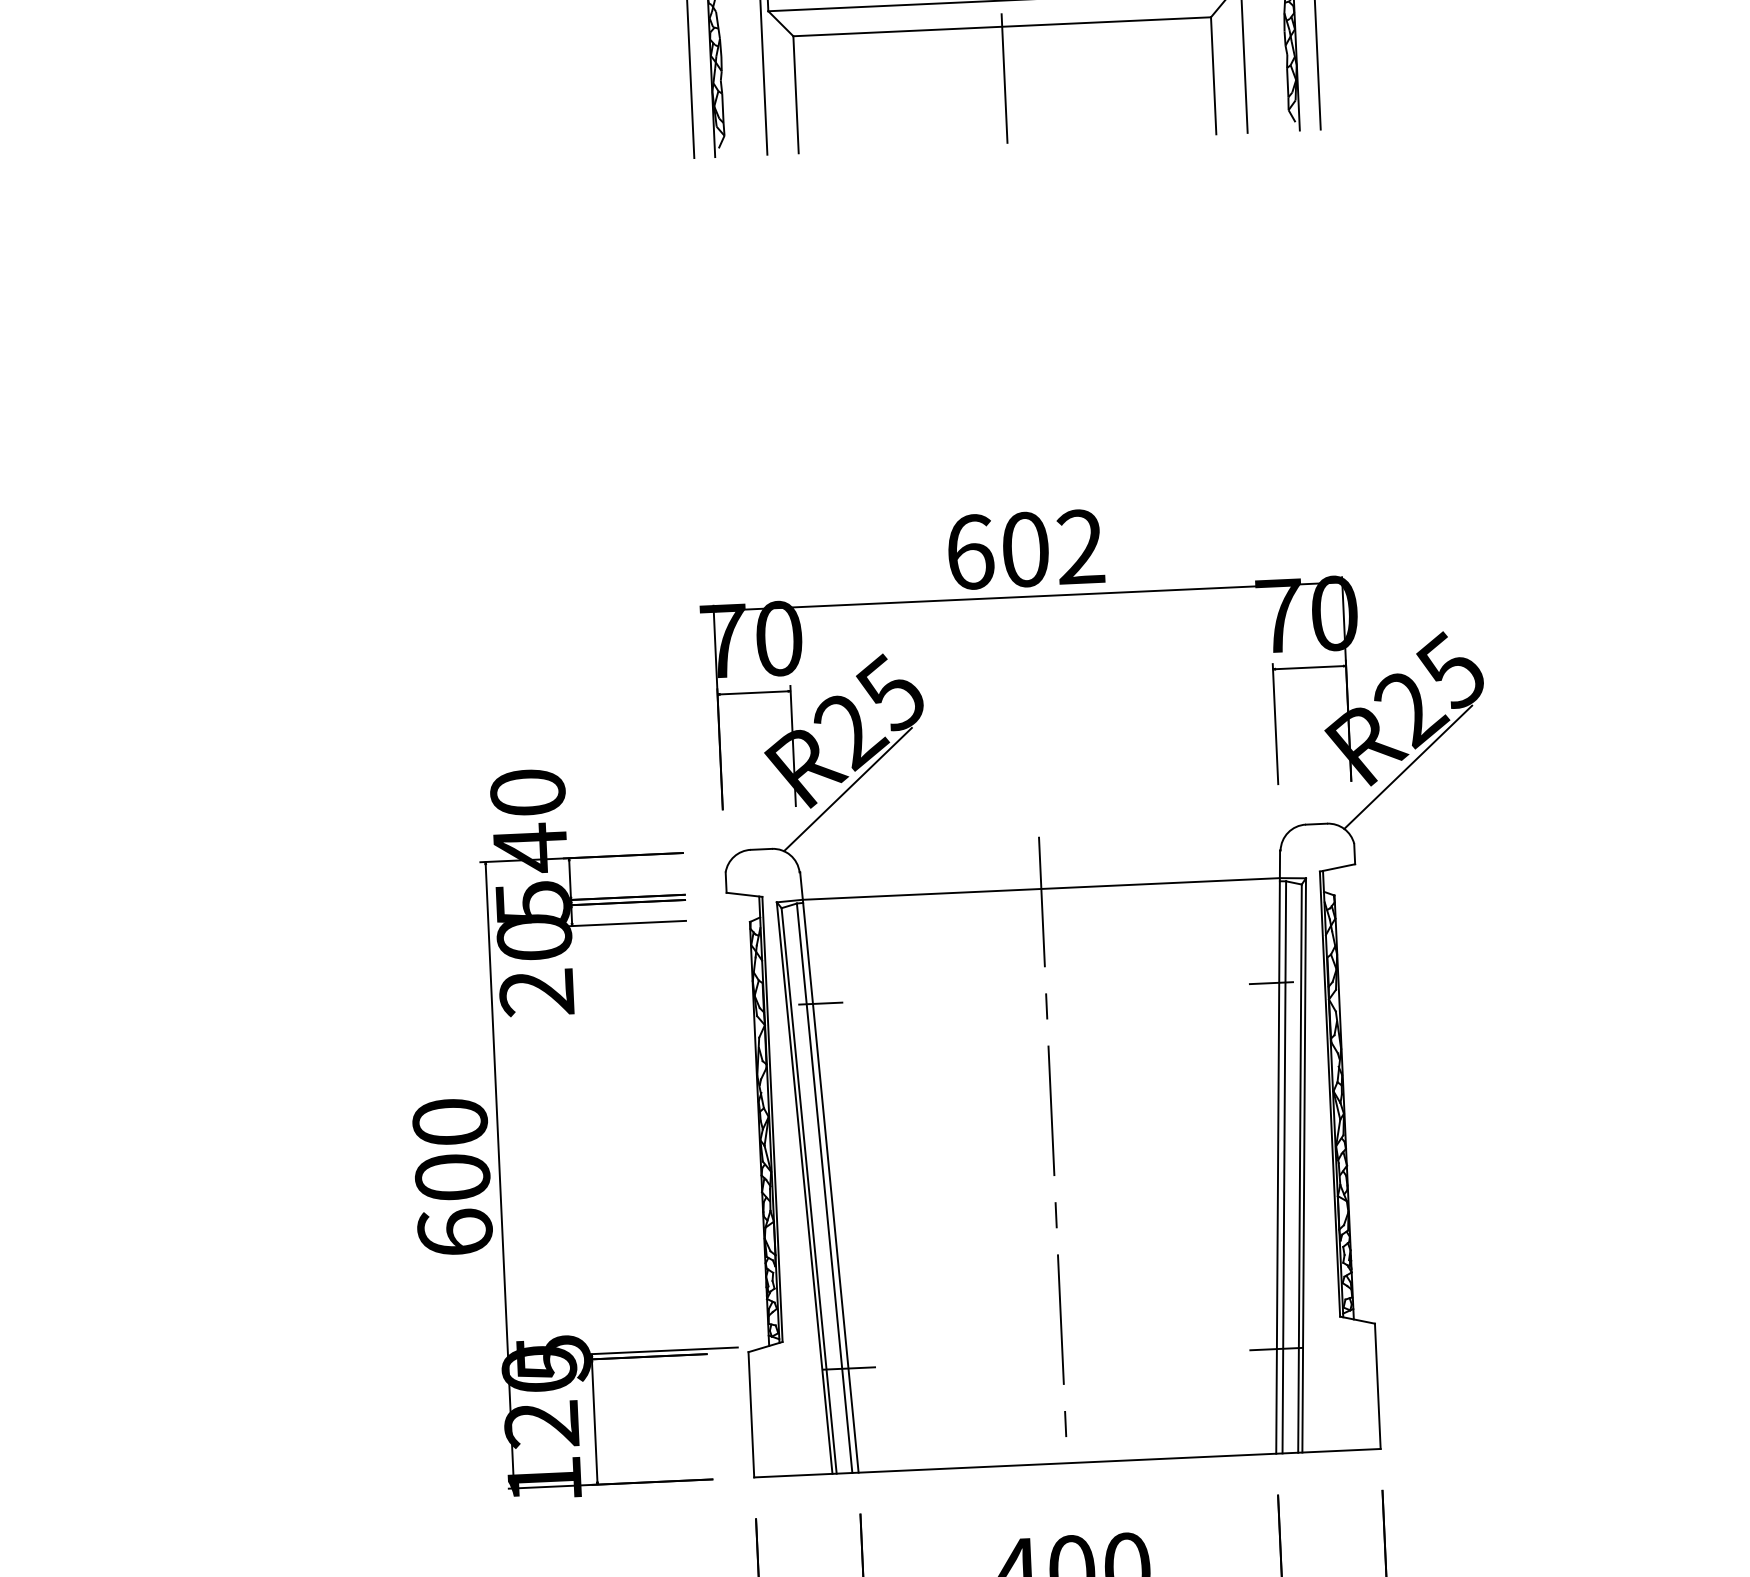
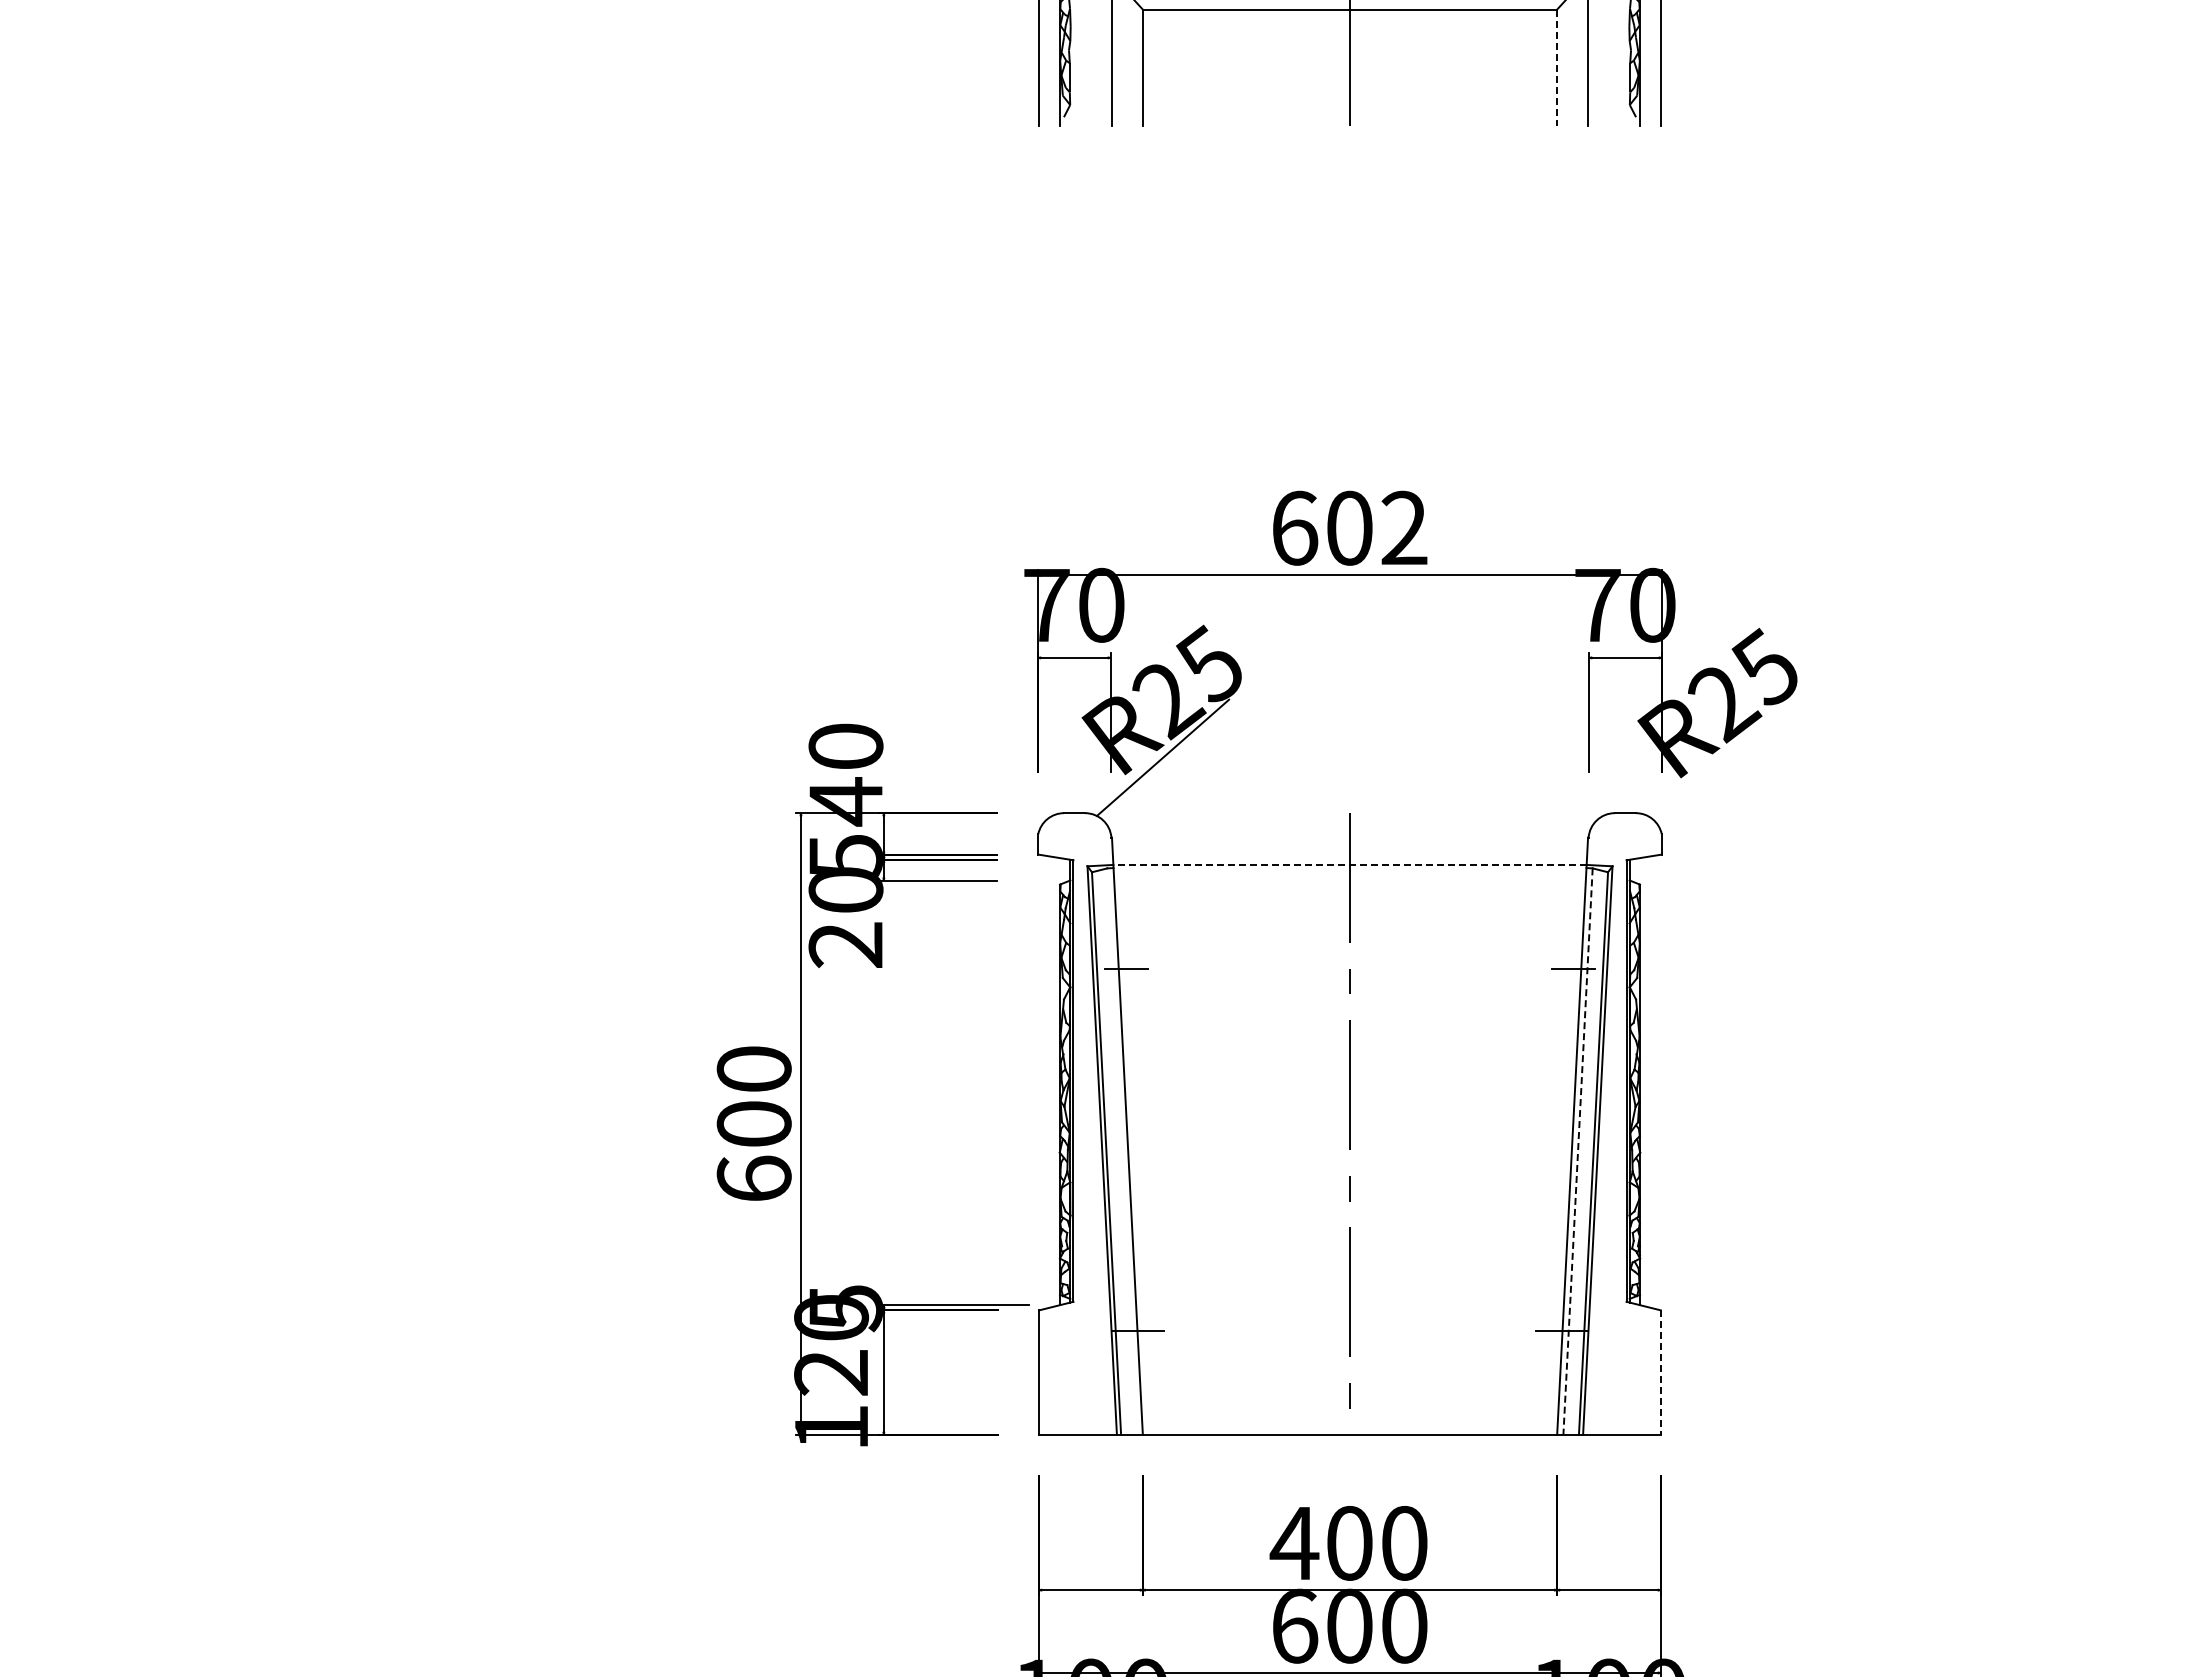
line: (1214, 76) -> (1557, 68), solid -> dashed
line: (1407, 766) -> (1718, 760), removed
line: (1041, 888) -> (1350, 864), solid -> dashed
line: (1284, 1167) -> (1578, 1151), solid -> dashed
line: (824, 1188) -> (1121, 1151), removed
line: (1377, 1387) -> (1660, 1373), solid -> dashed

